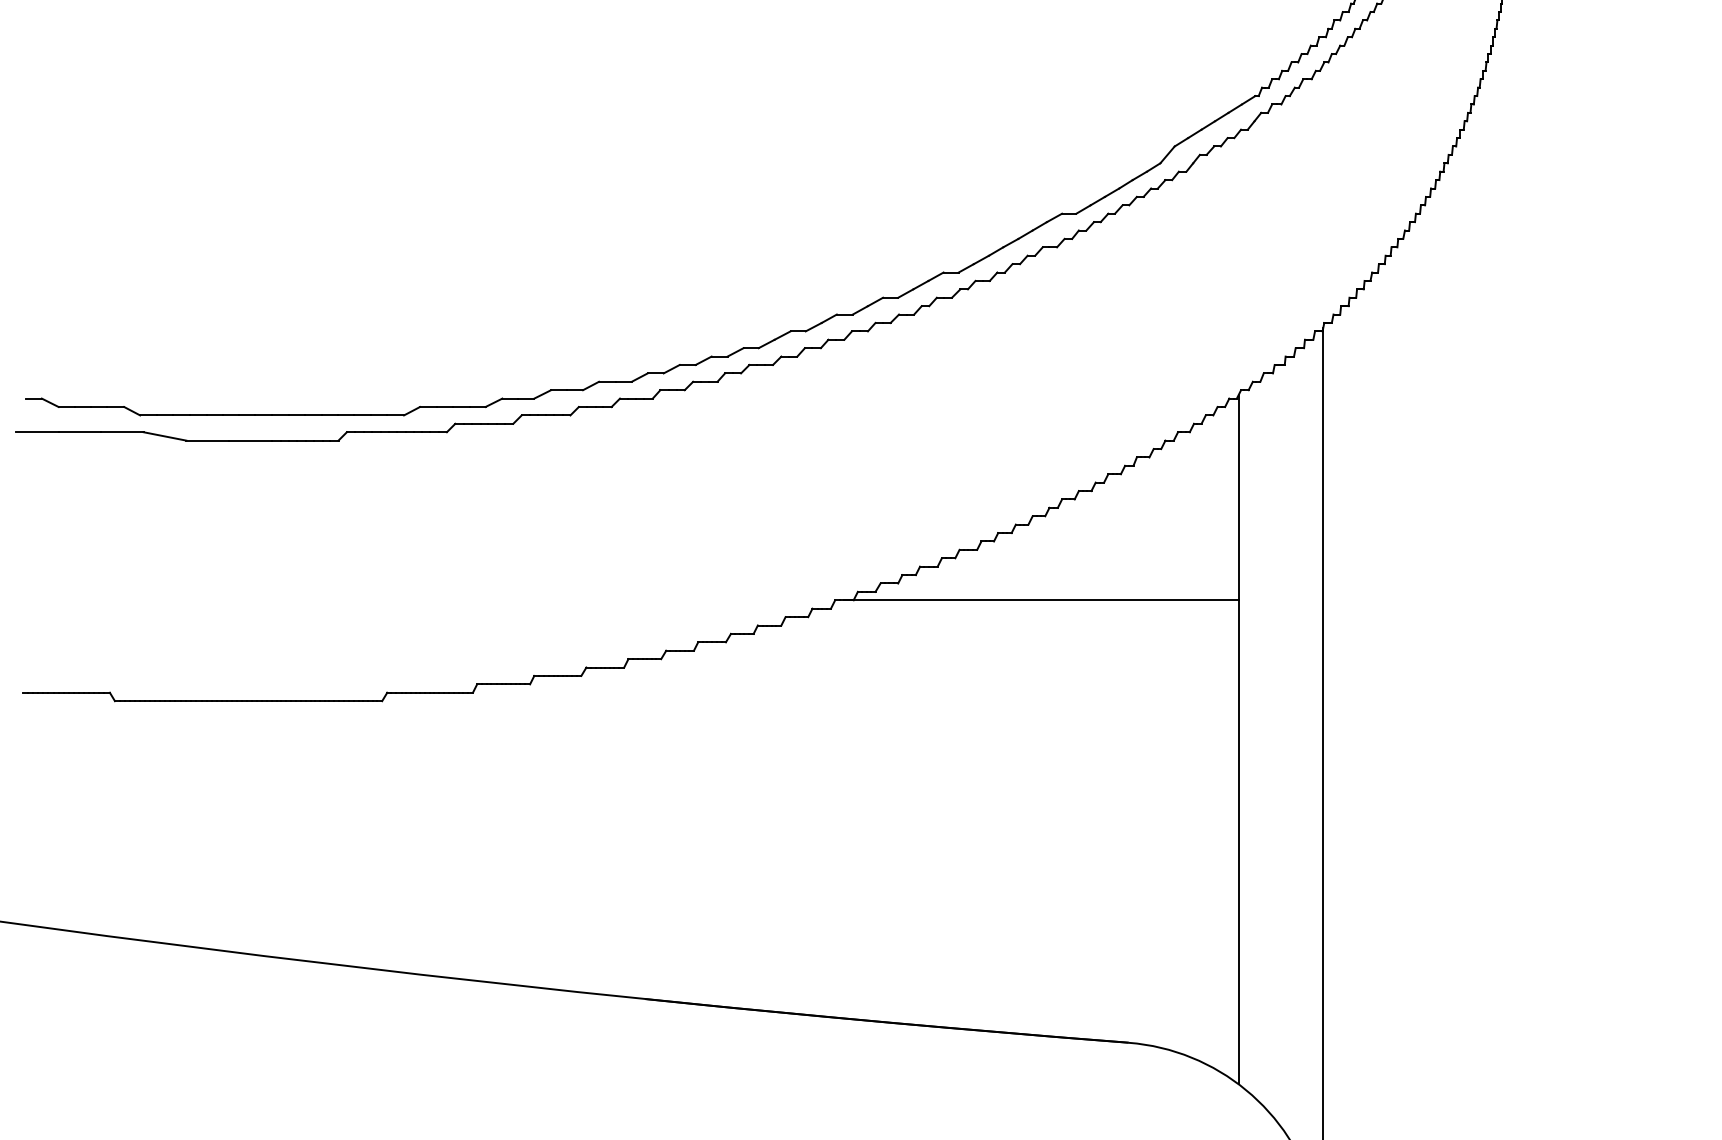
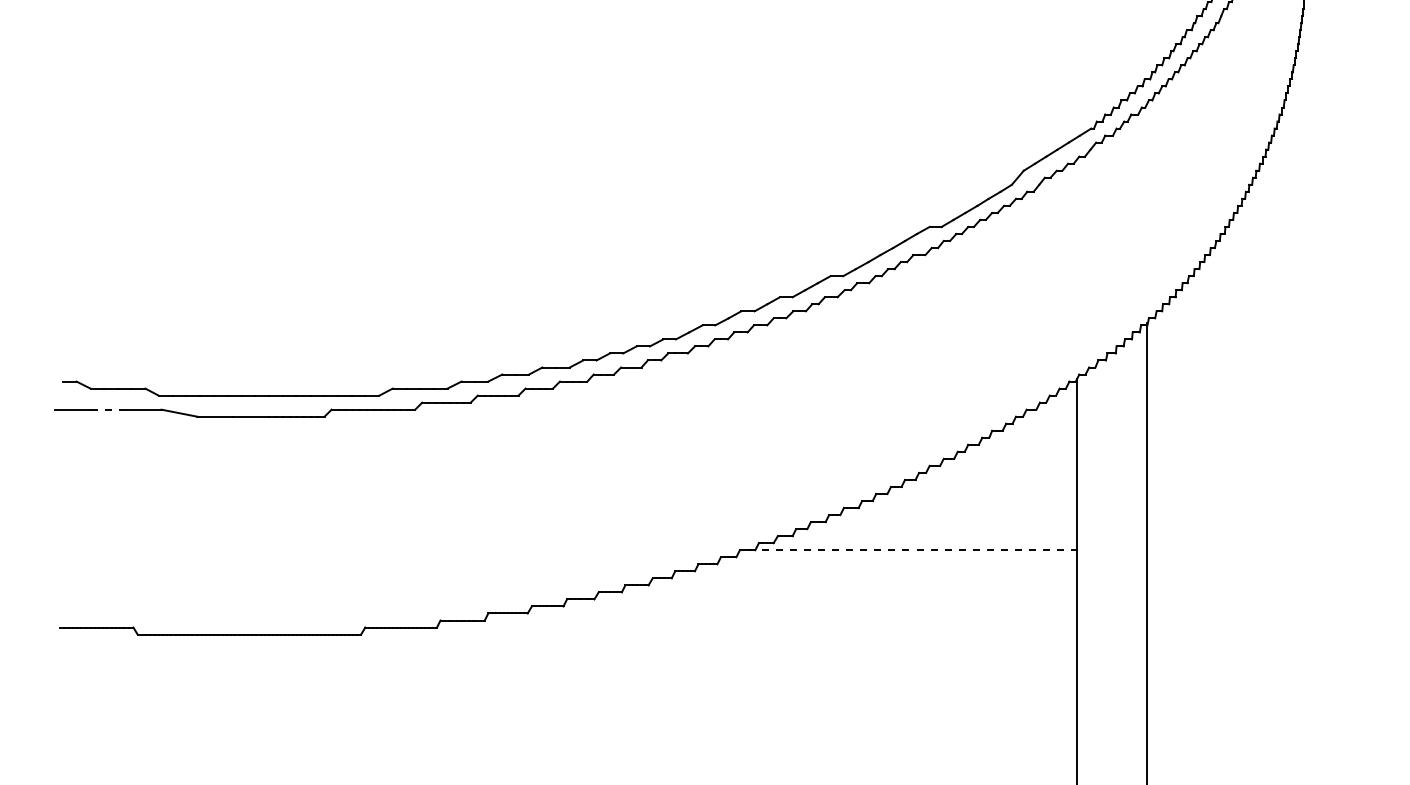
line: (79, 432) -> (108, 409), solid -> dashed
line: (1041, 600) -> (912, 550), solid -> dashed

